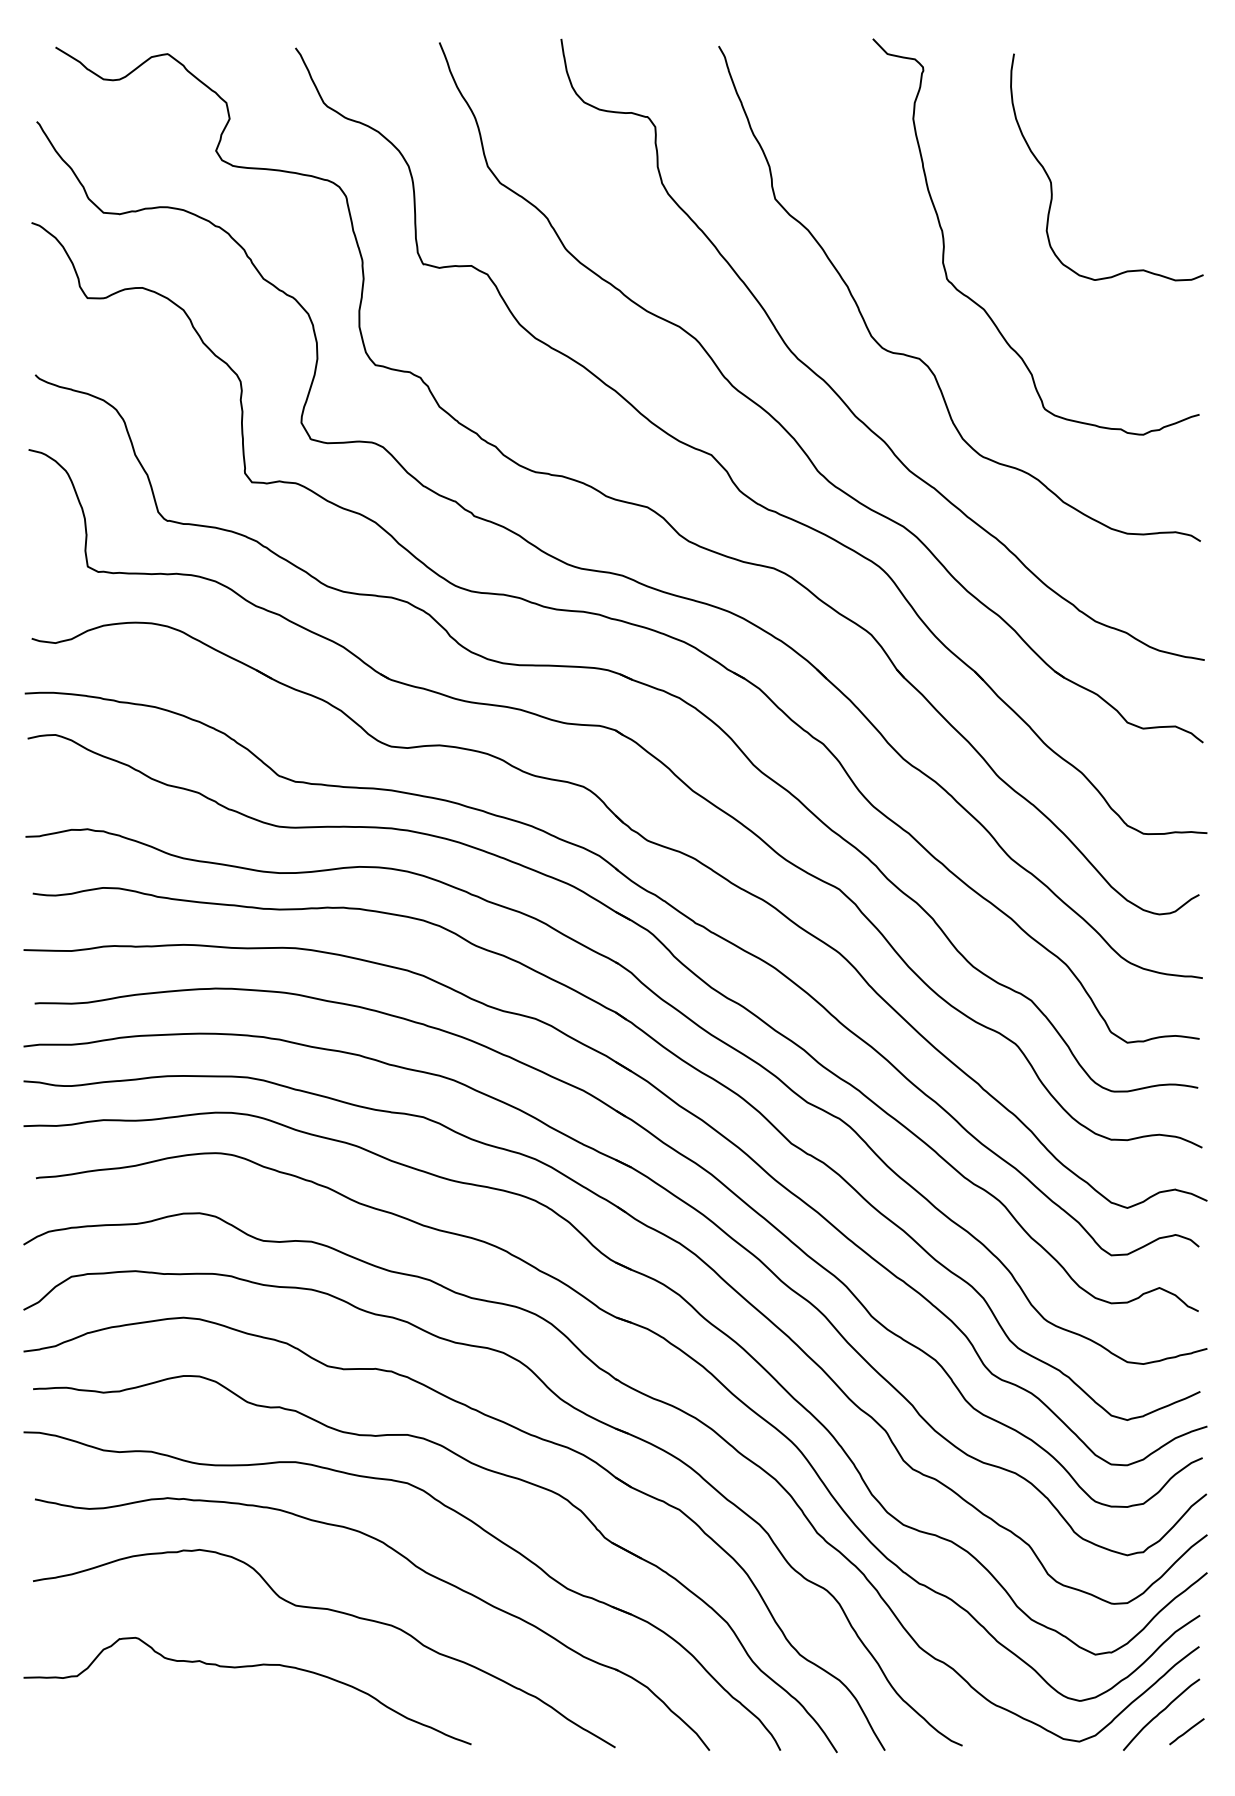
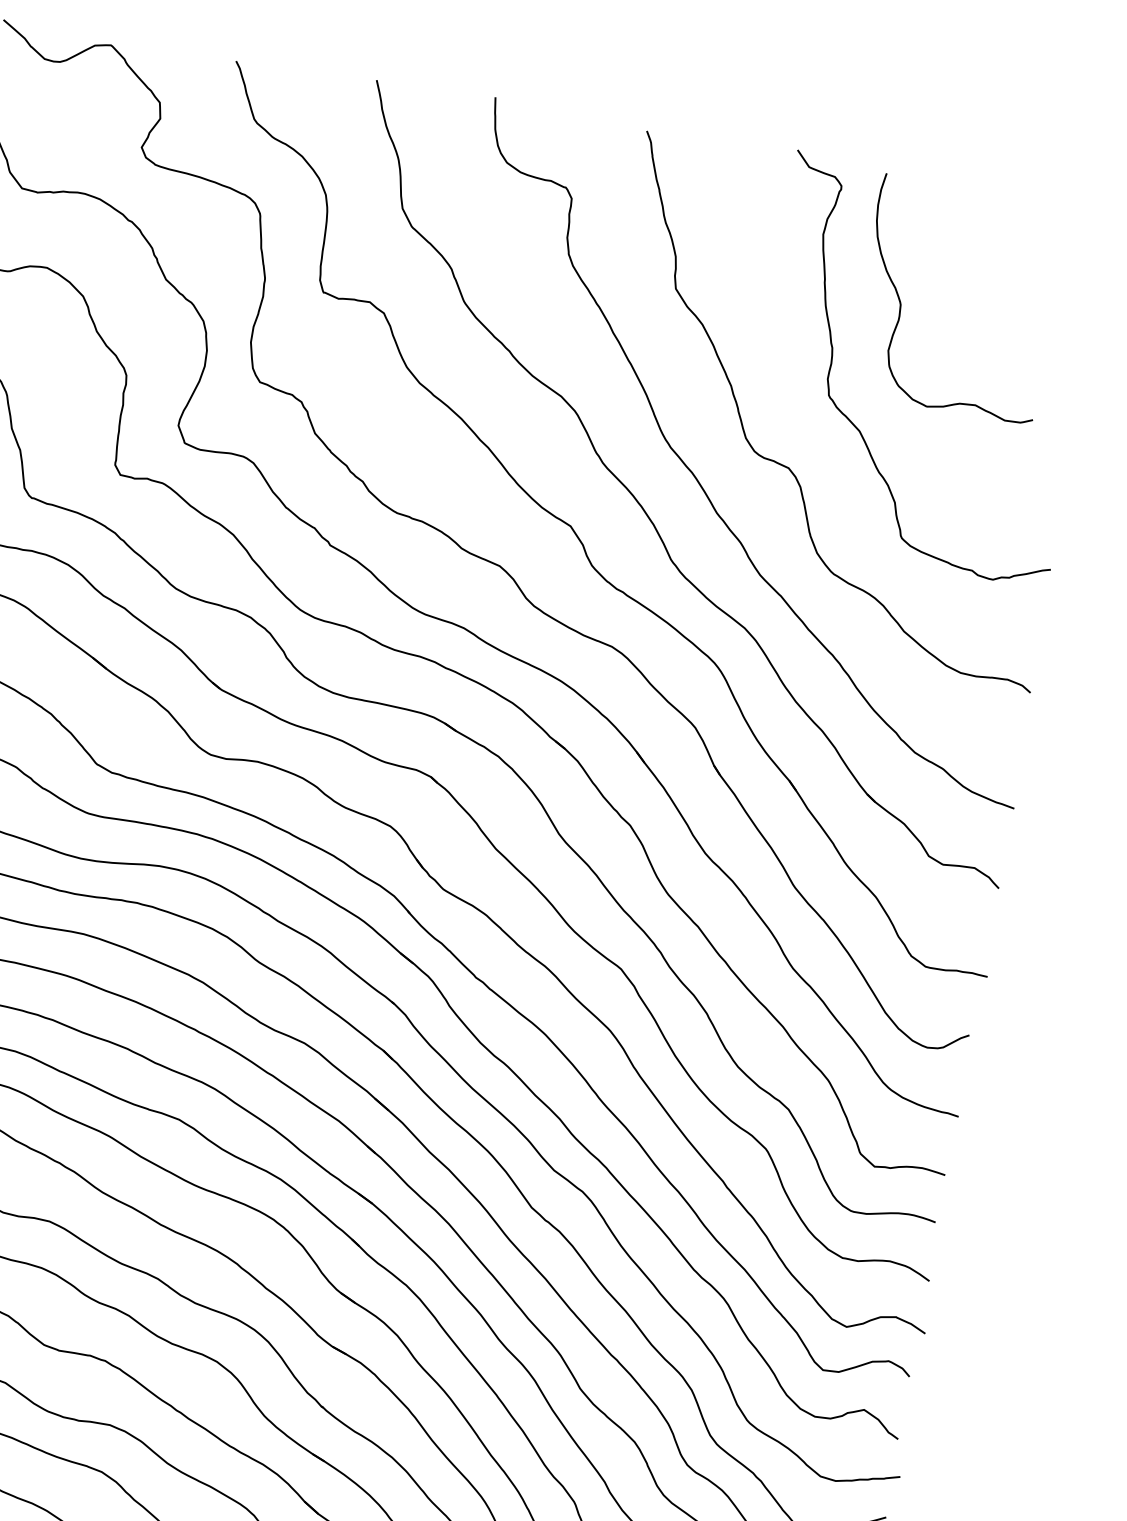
curve: (1051, 180) -> (901, 302), moved

